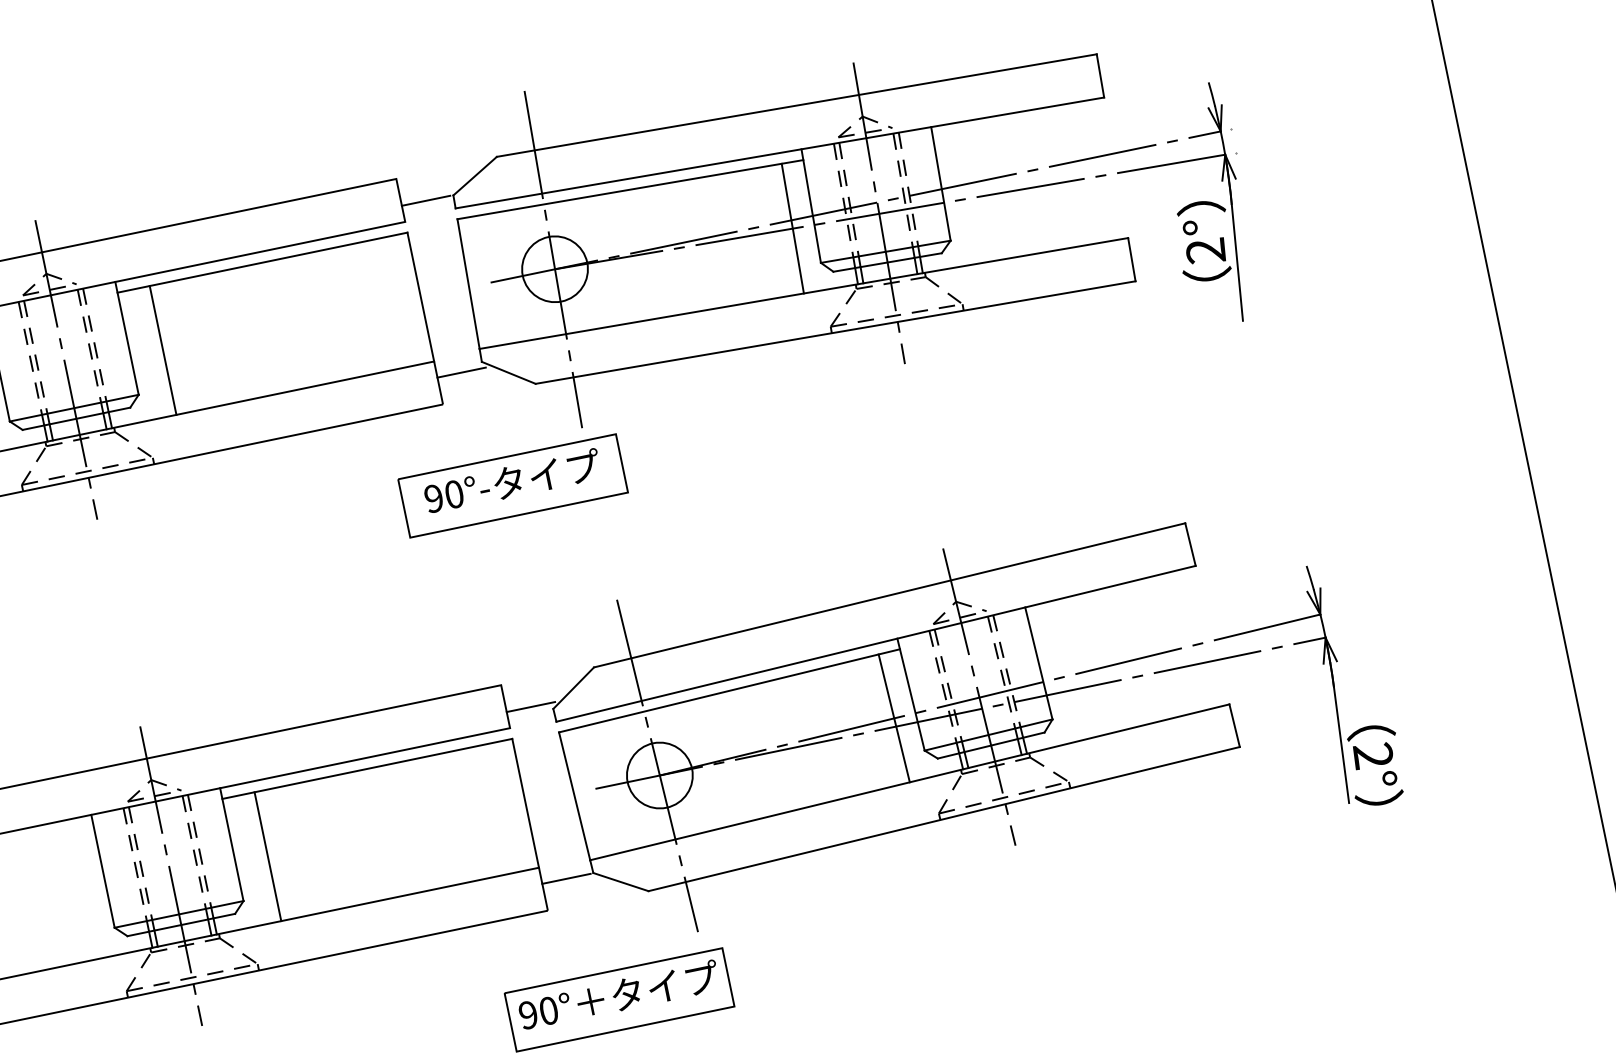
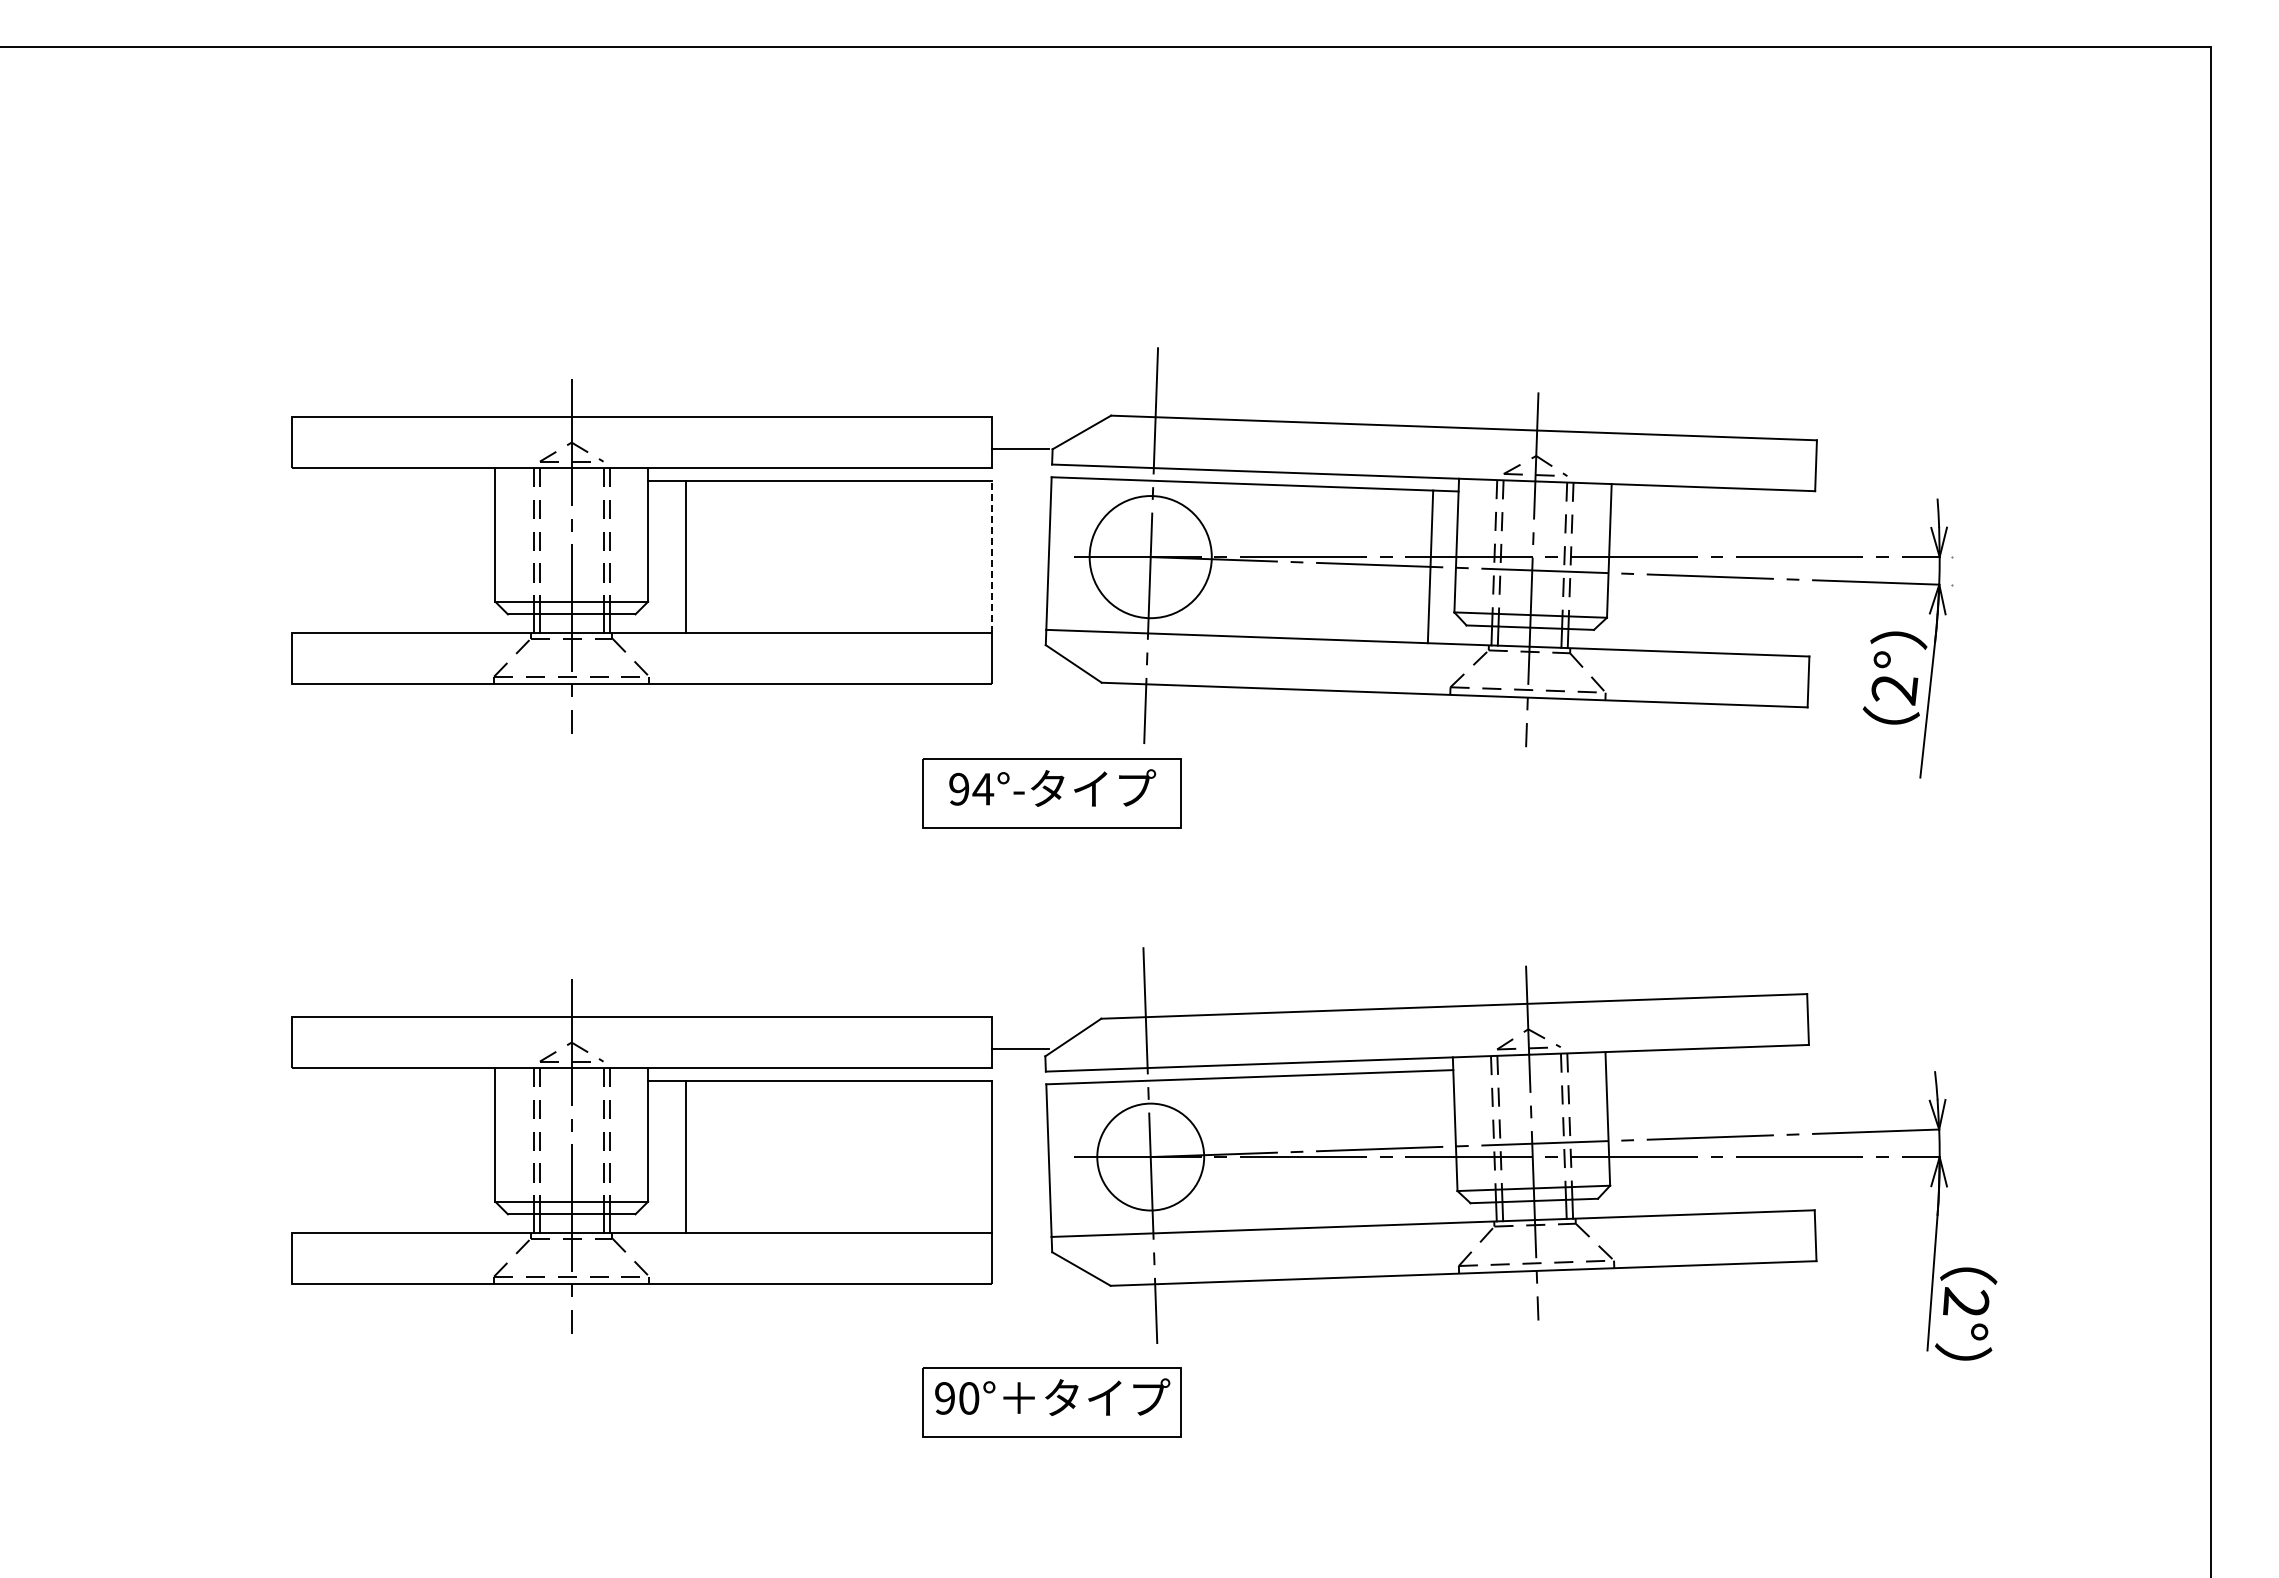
circle: (554, 268) -> (1150, 556), size x1.6
line: (420, 296) -> (991, 556), solid -> dashed
line: (460, 372) -> (1019, 652), removed
text: (454, 493) -> (983, 788), 90°- -> 94°-
line: (894, 718) -> (1430, 1147), removed
circle: (659, 775) -> (1150, 1156), size x1.4
line: (565, 878) -> (1019, 1252), removed

